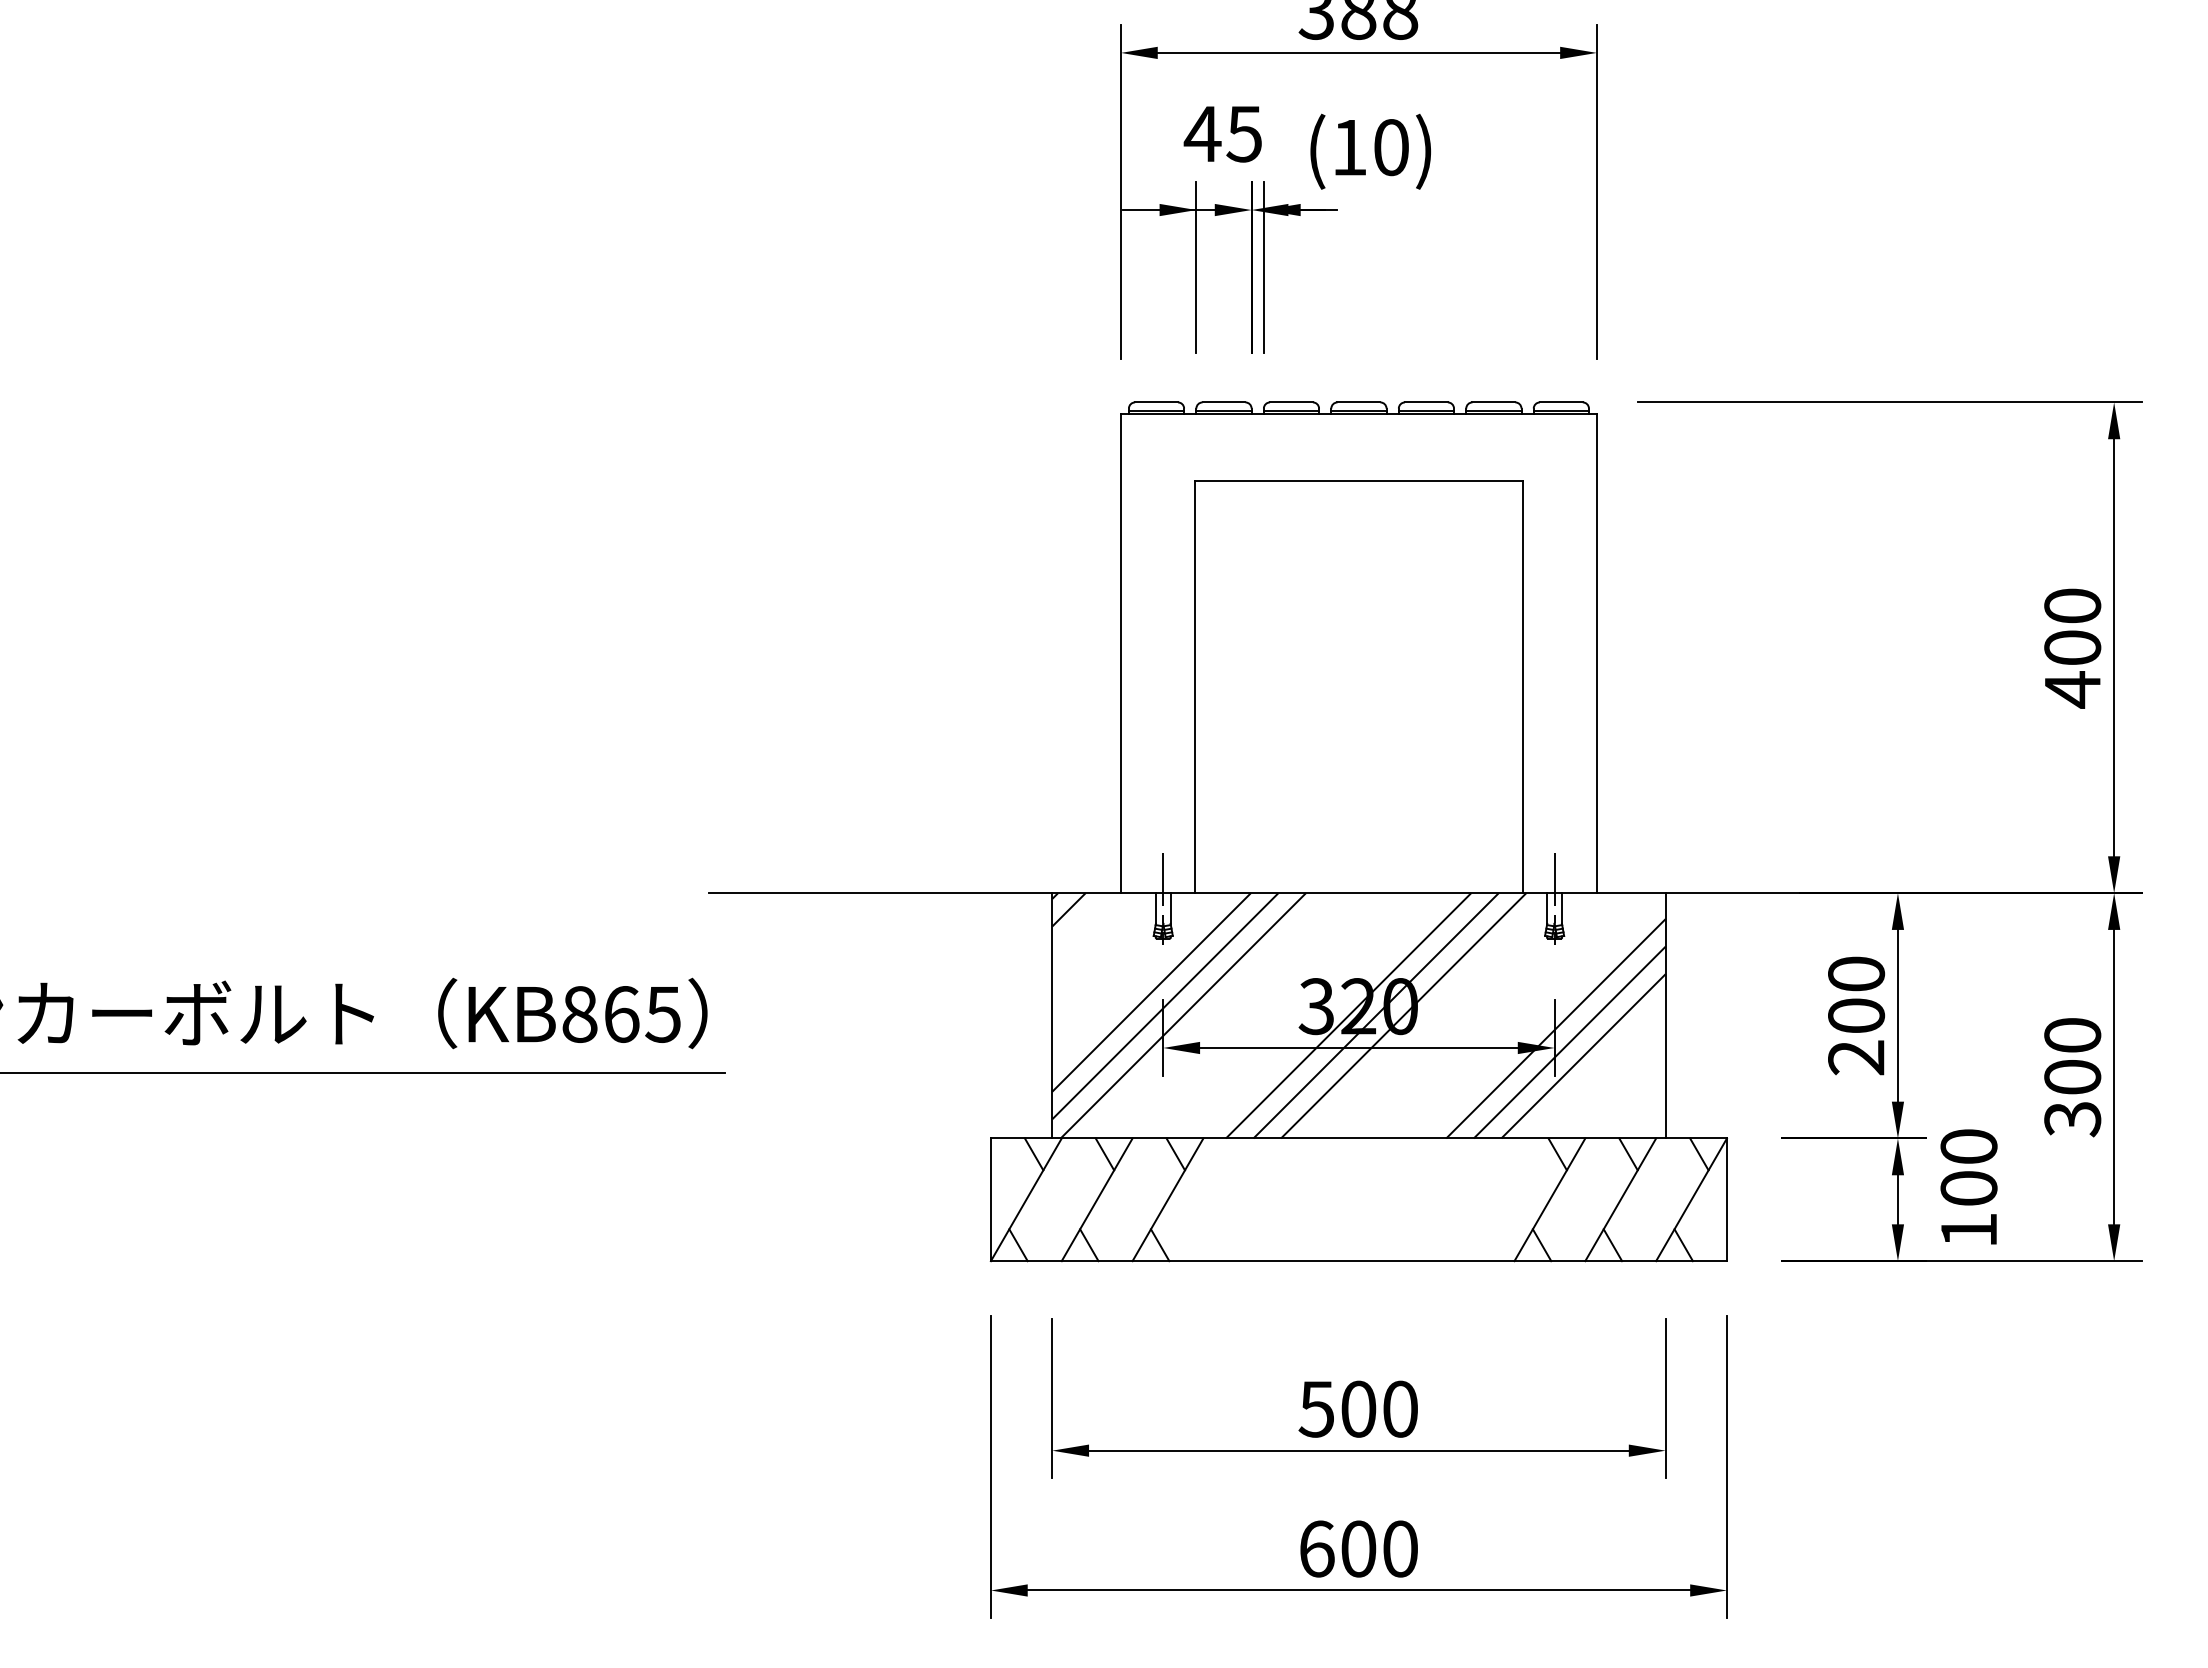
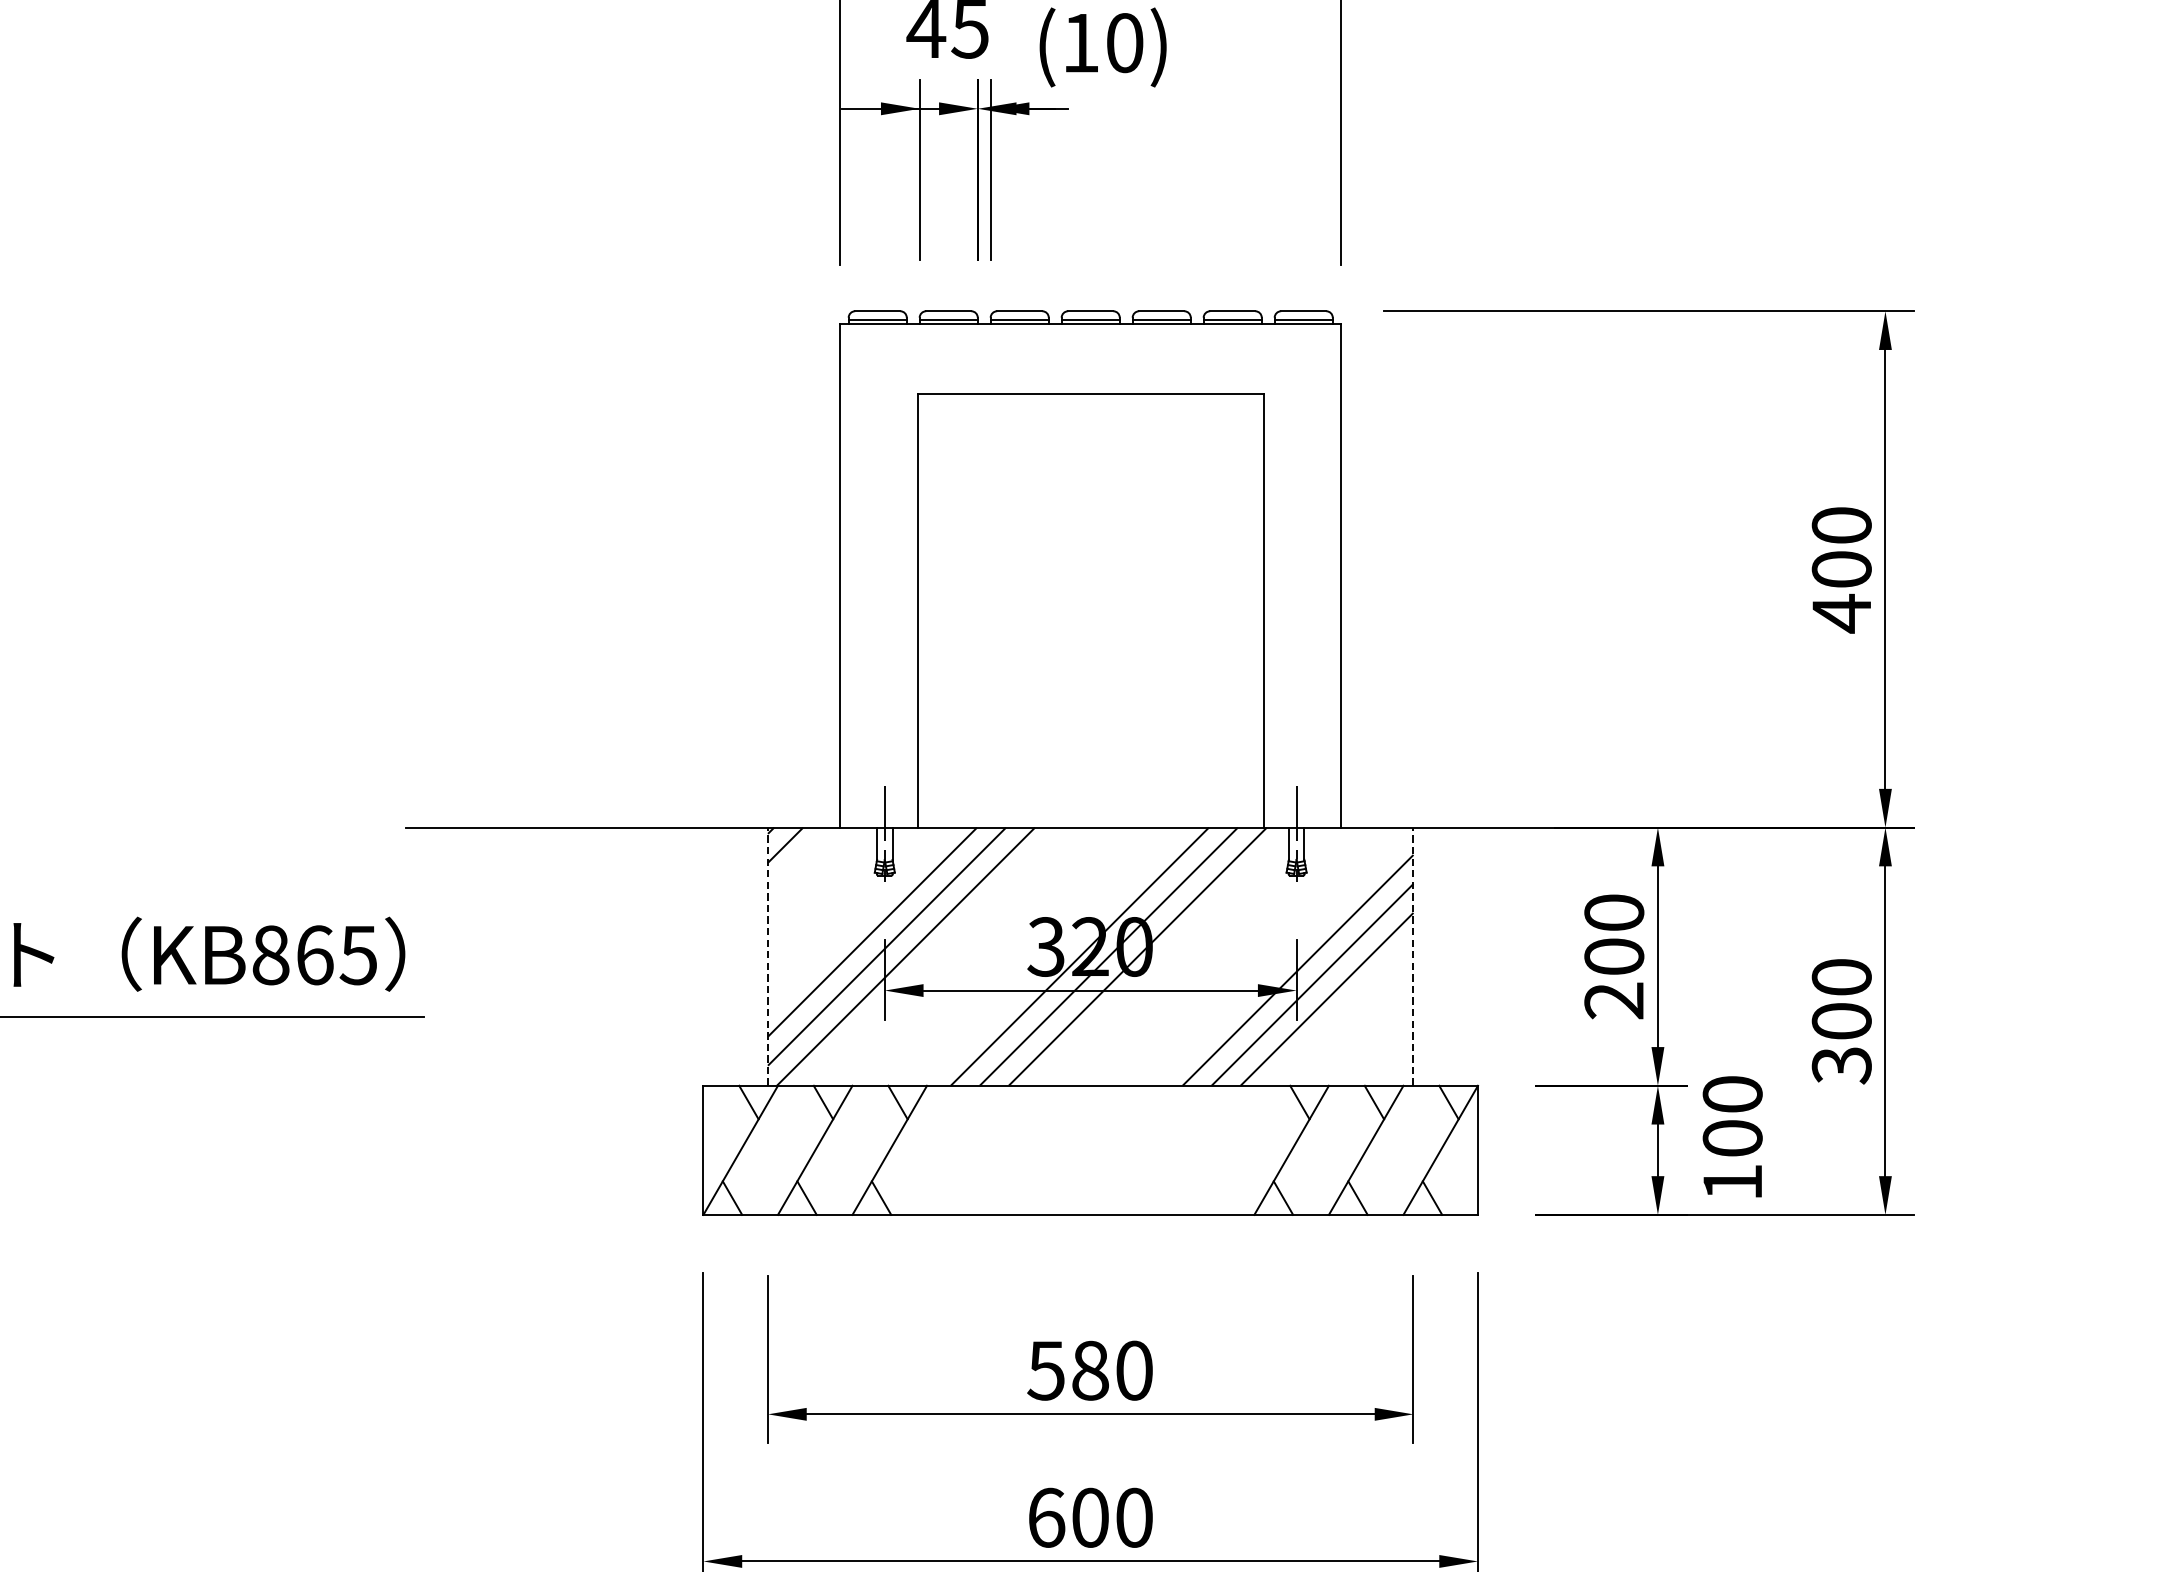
line: (1052, 1015) -> (768, 956), solid -> dashed
line: (1665, 1015) -> (1413, 956), solid -> dashed
text: (1358, 1408) -> (1090, 1369), 500 -> 580

